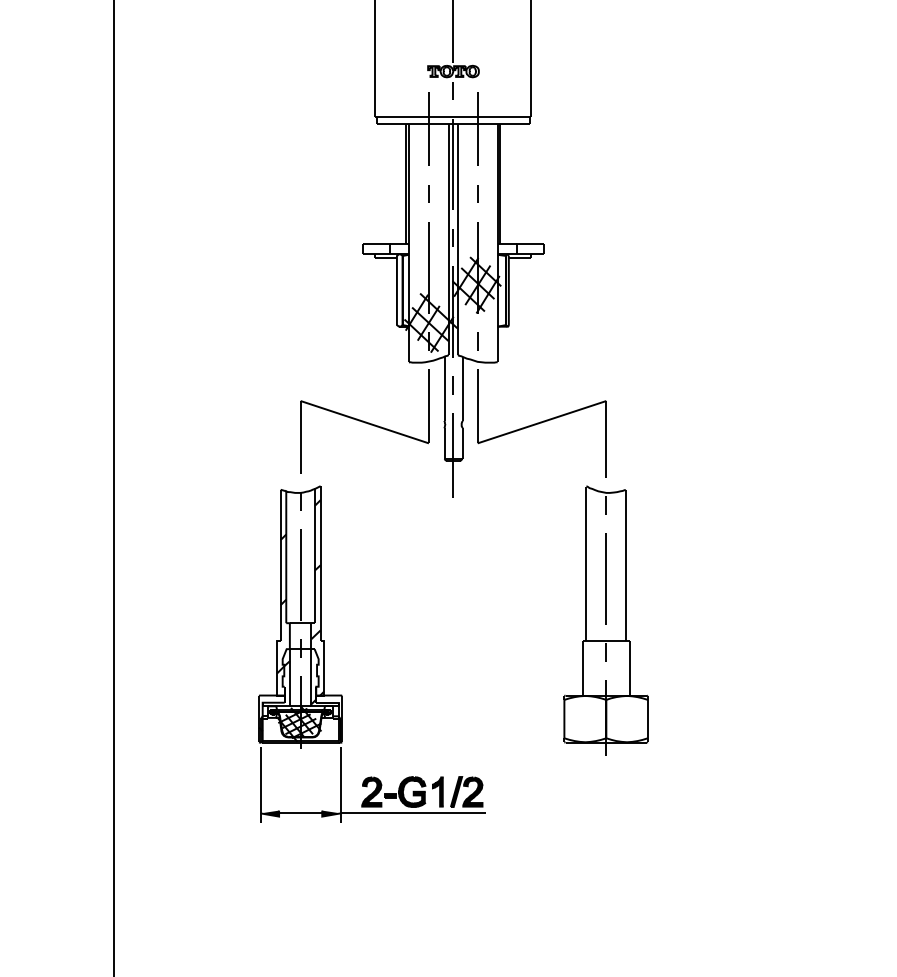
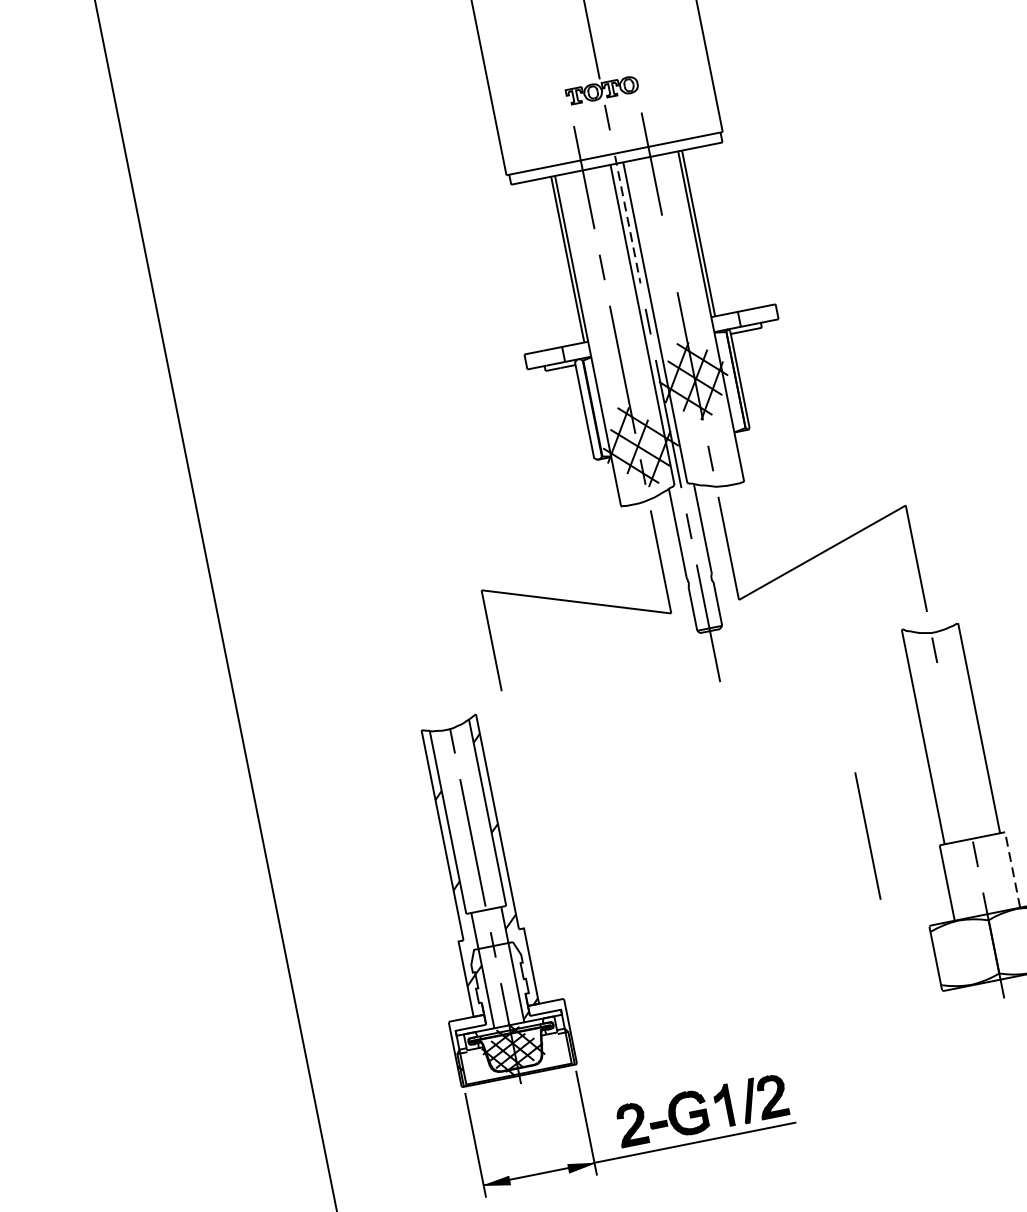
line: (453, 164) -> (628, 219), solid -> dashed
line: (477, 193) -> (669, 253), removed
line: (605, 578) -> (866, 835), moved
part: (324, 653) -> (527, 945), moved
line: (629, 667) -> (1011, 868), solid -> dashed

